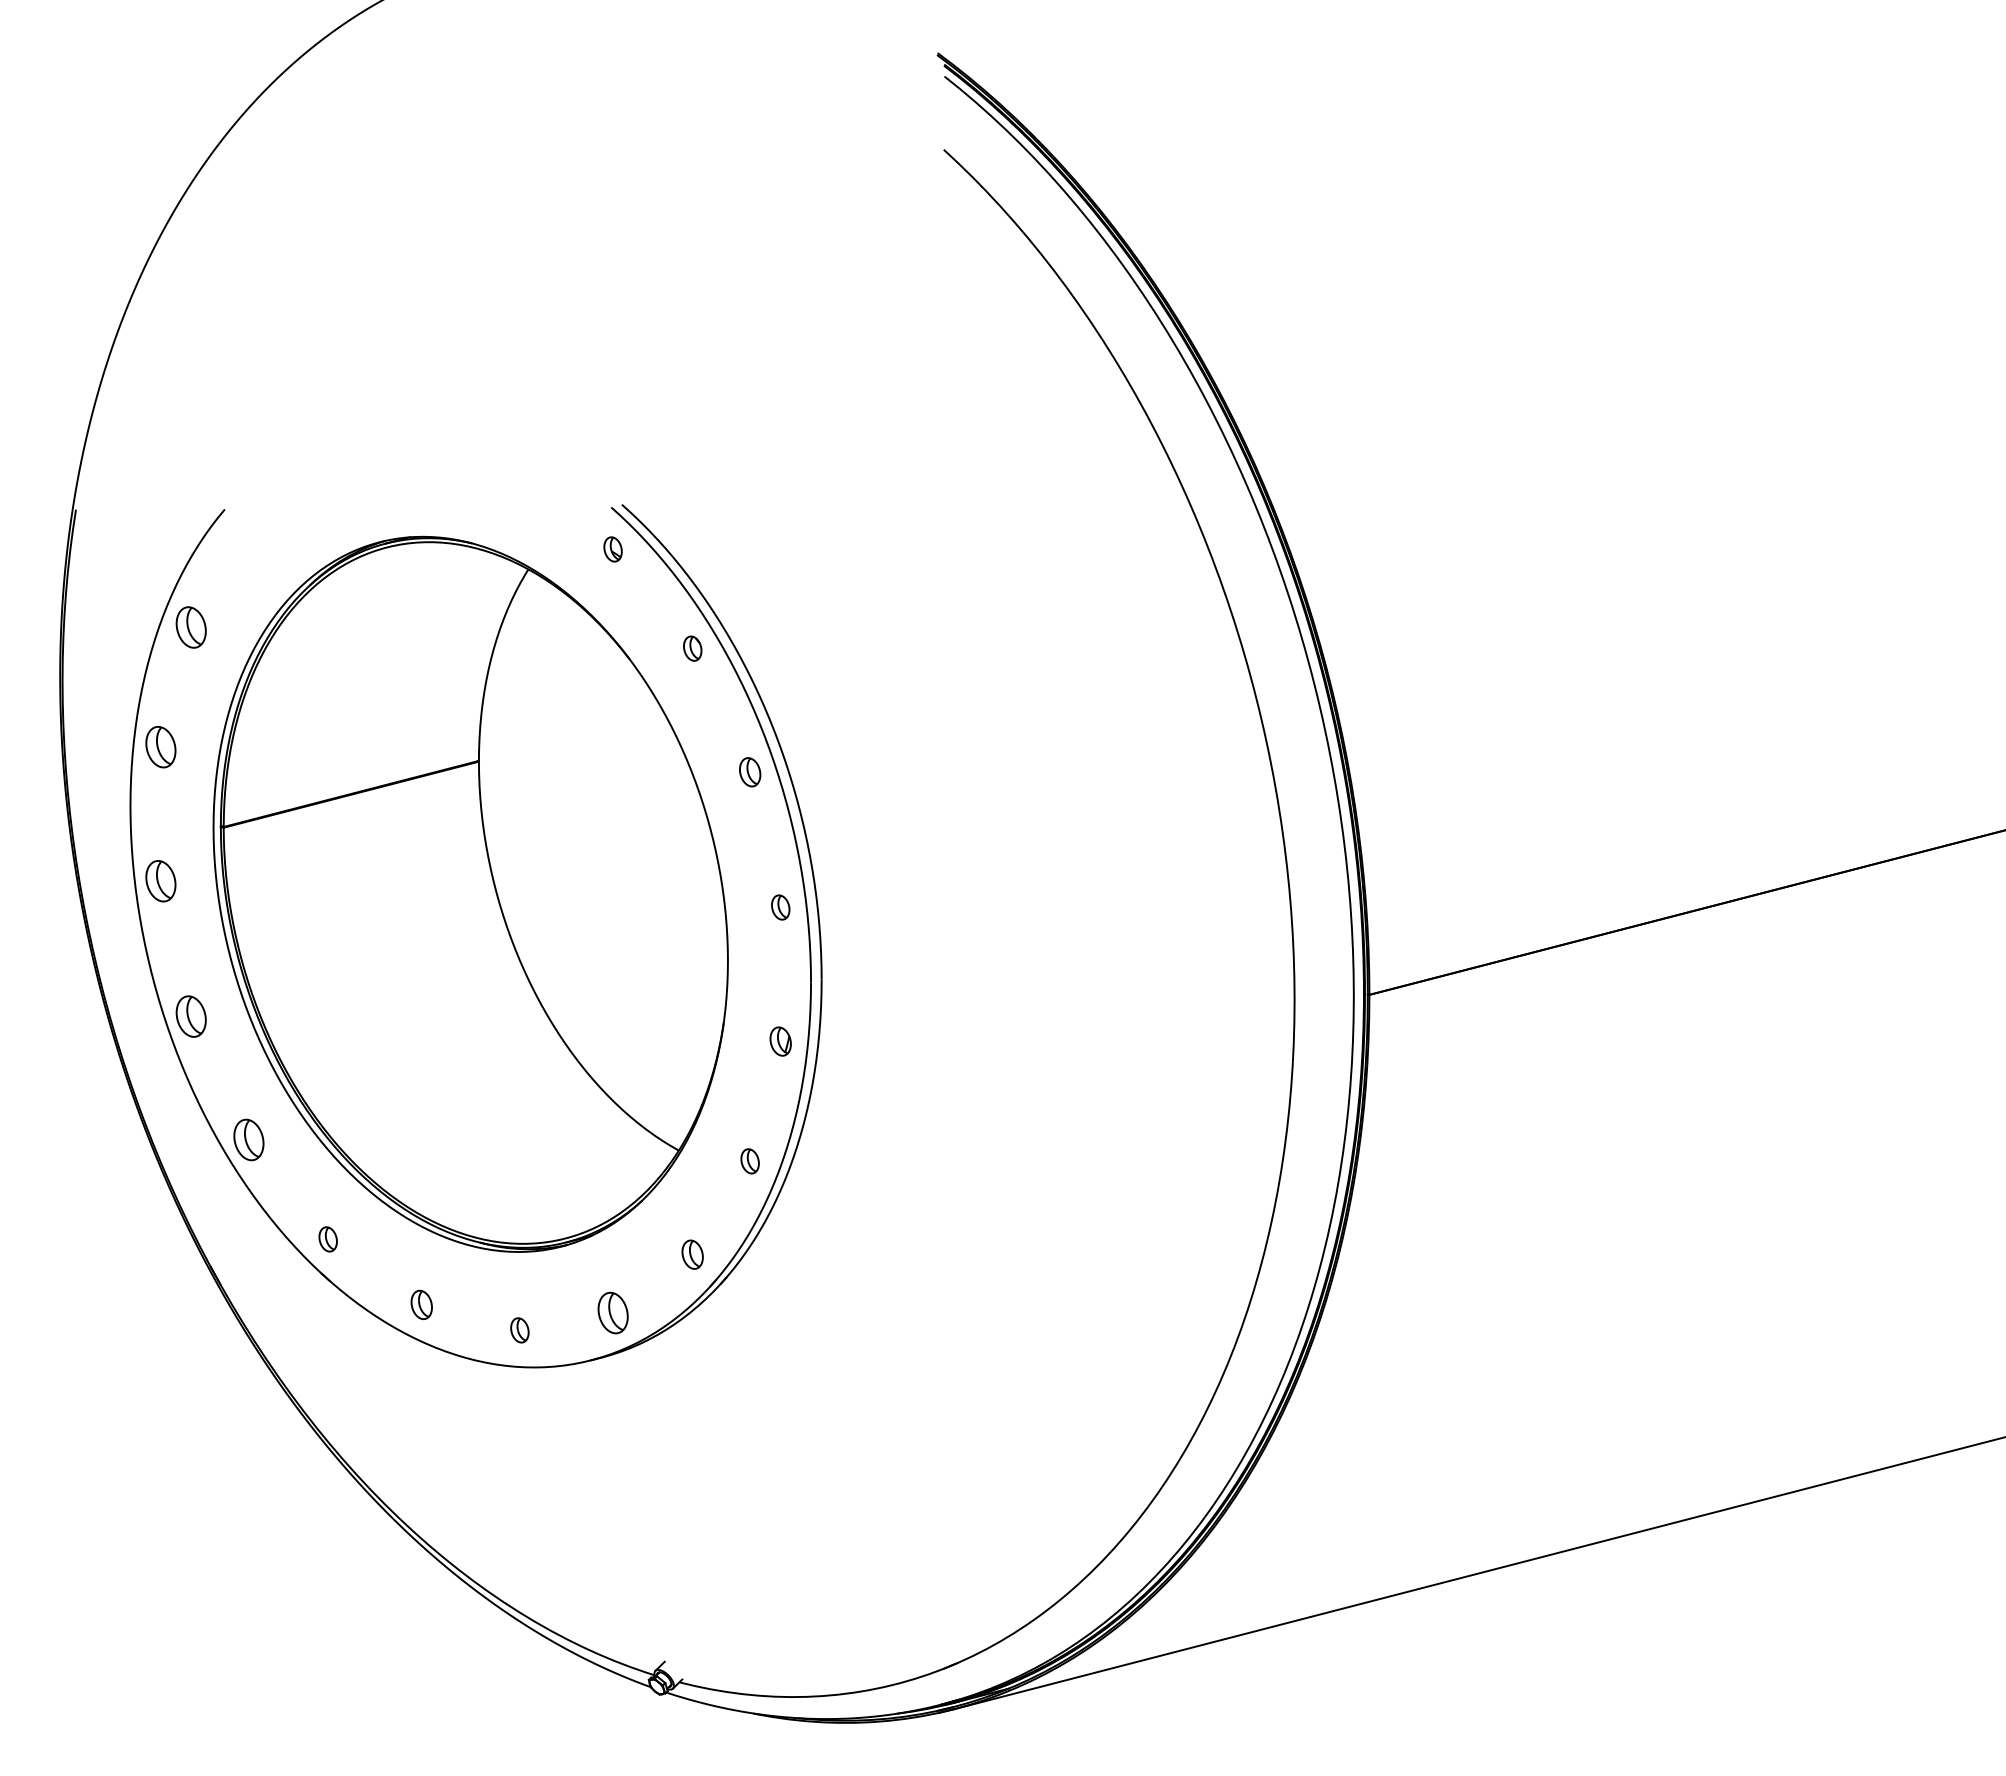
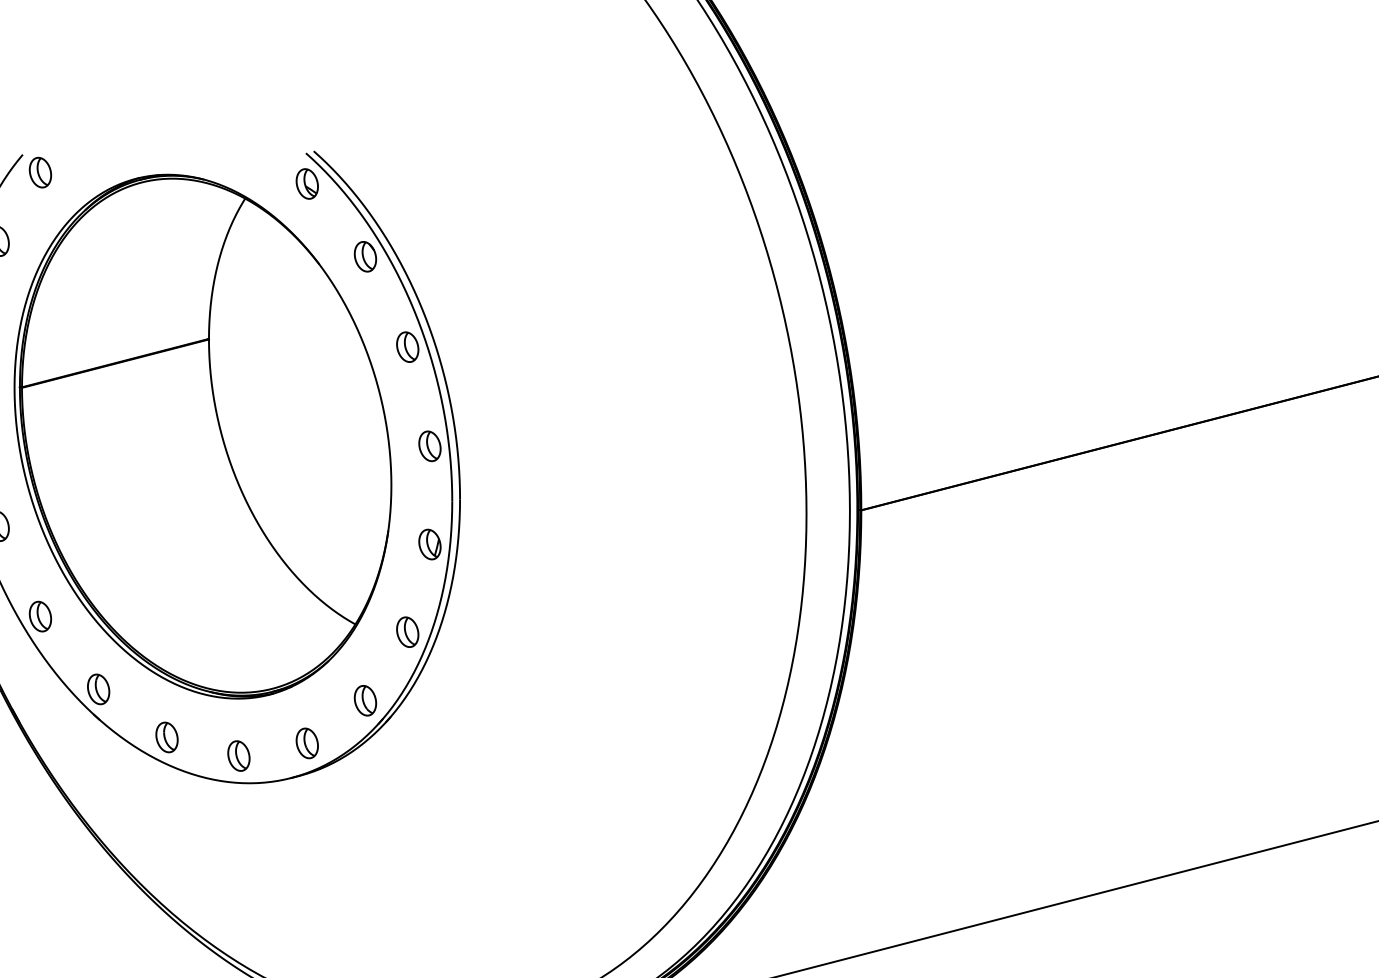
part: (248, 533) -> (40, 172), added
part: (612, 549) -> (306, 184), size x1.67
part: (692, 648) -> (365, 256), size x1.67
part: (749, 772) -> (407, 347), size x1.43
part: (780, 907) -> (429, 446), size x1.67
part: (780, 1041) -> (429, 544), size x1.43
part: (749, 1161) -> (407, 632), size x1.67
part: (327, 1239) -> (98, 689), size x1.67
part: (692, 1254) -> (365, 700), size x1.43
part: (421, 1304) -> (166, 737), size x1.43
part: (519, 1330) -> (238, 756), size x1.67

